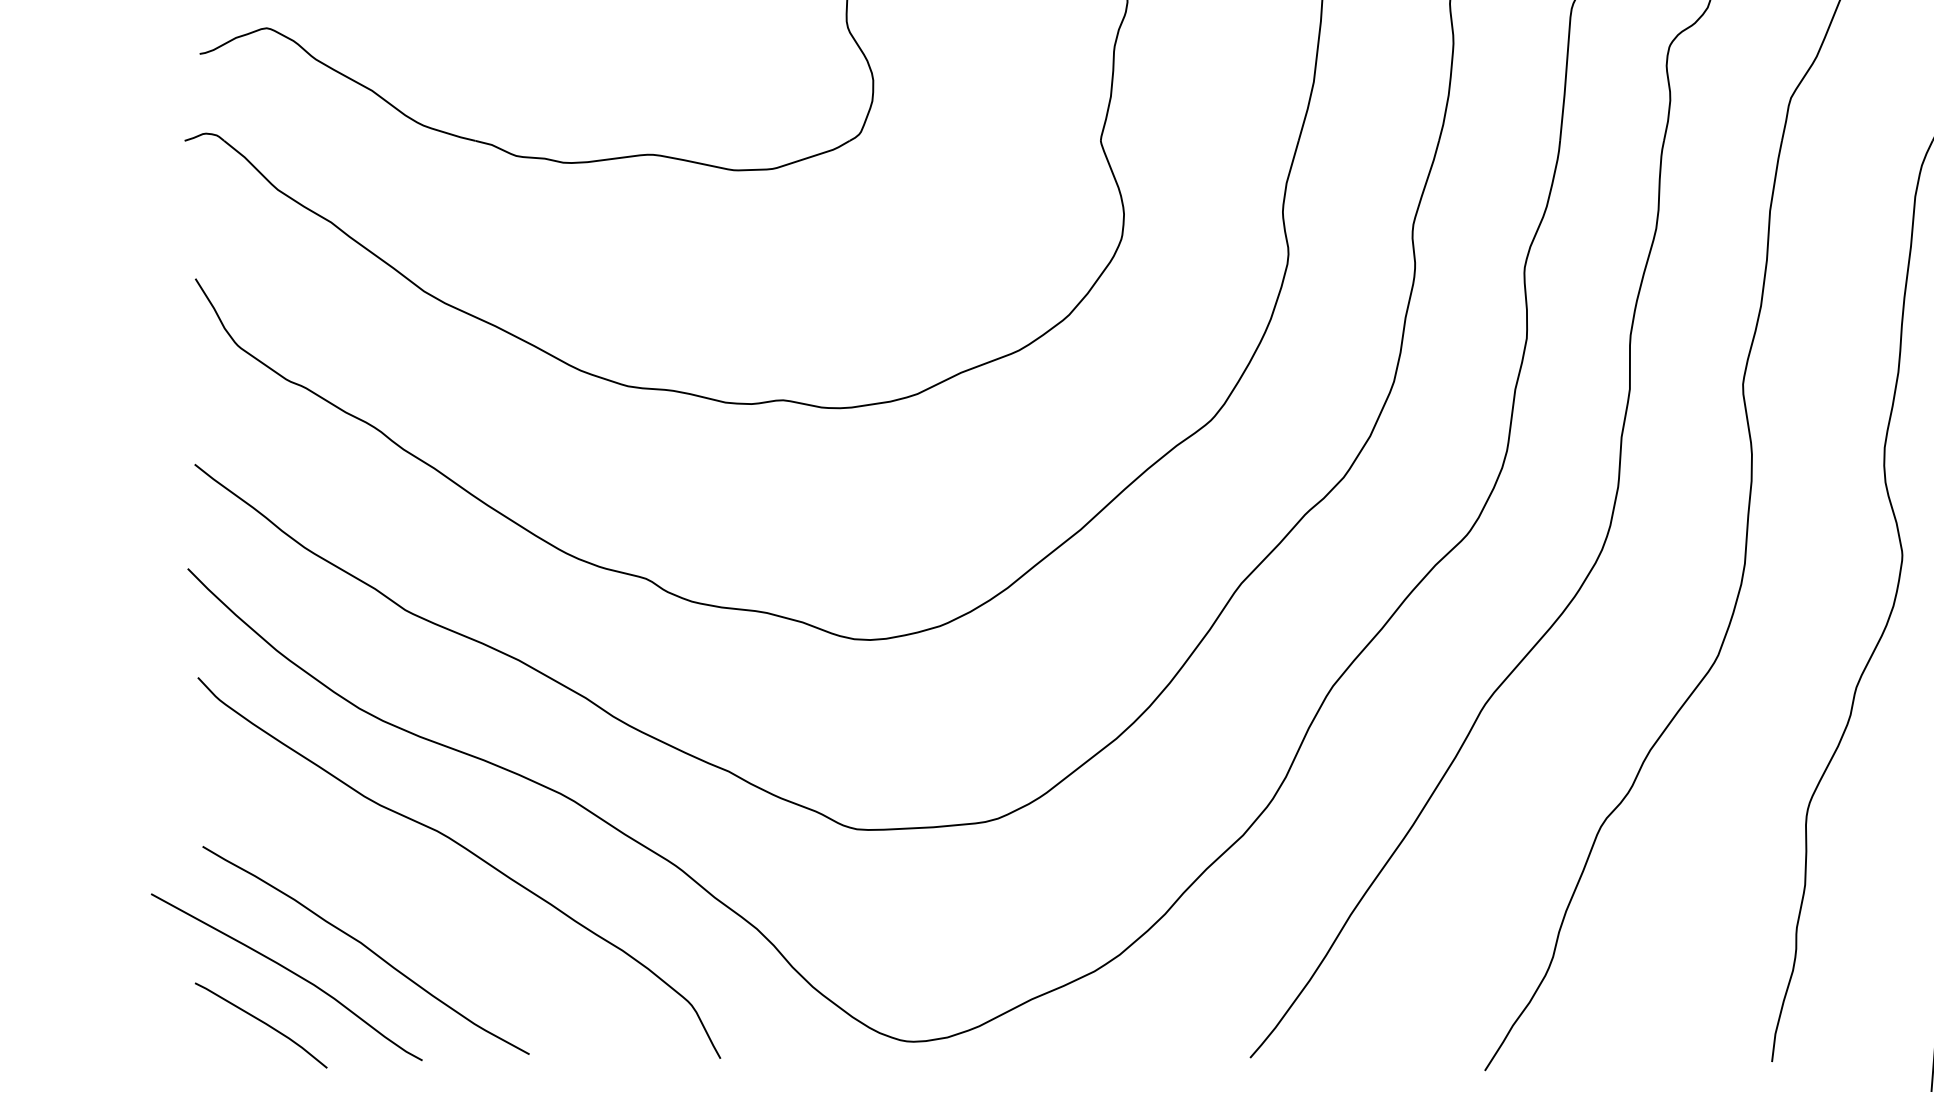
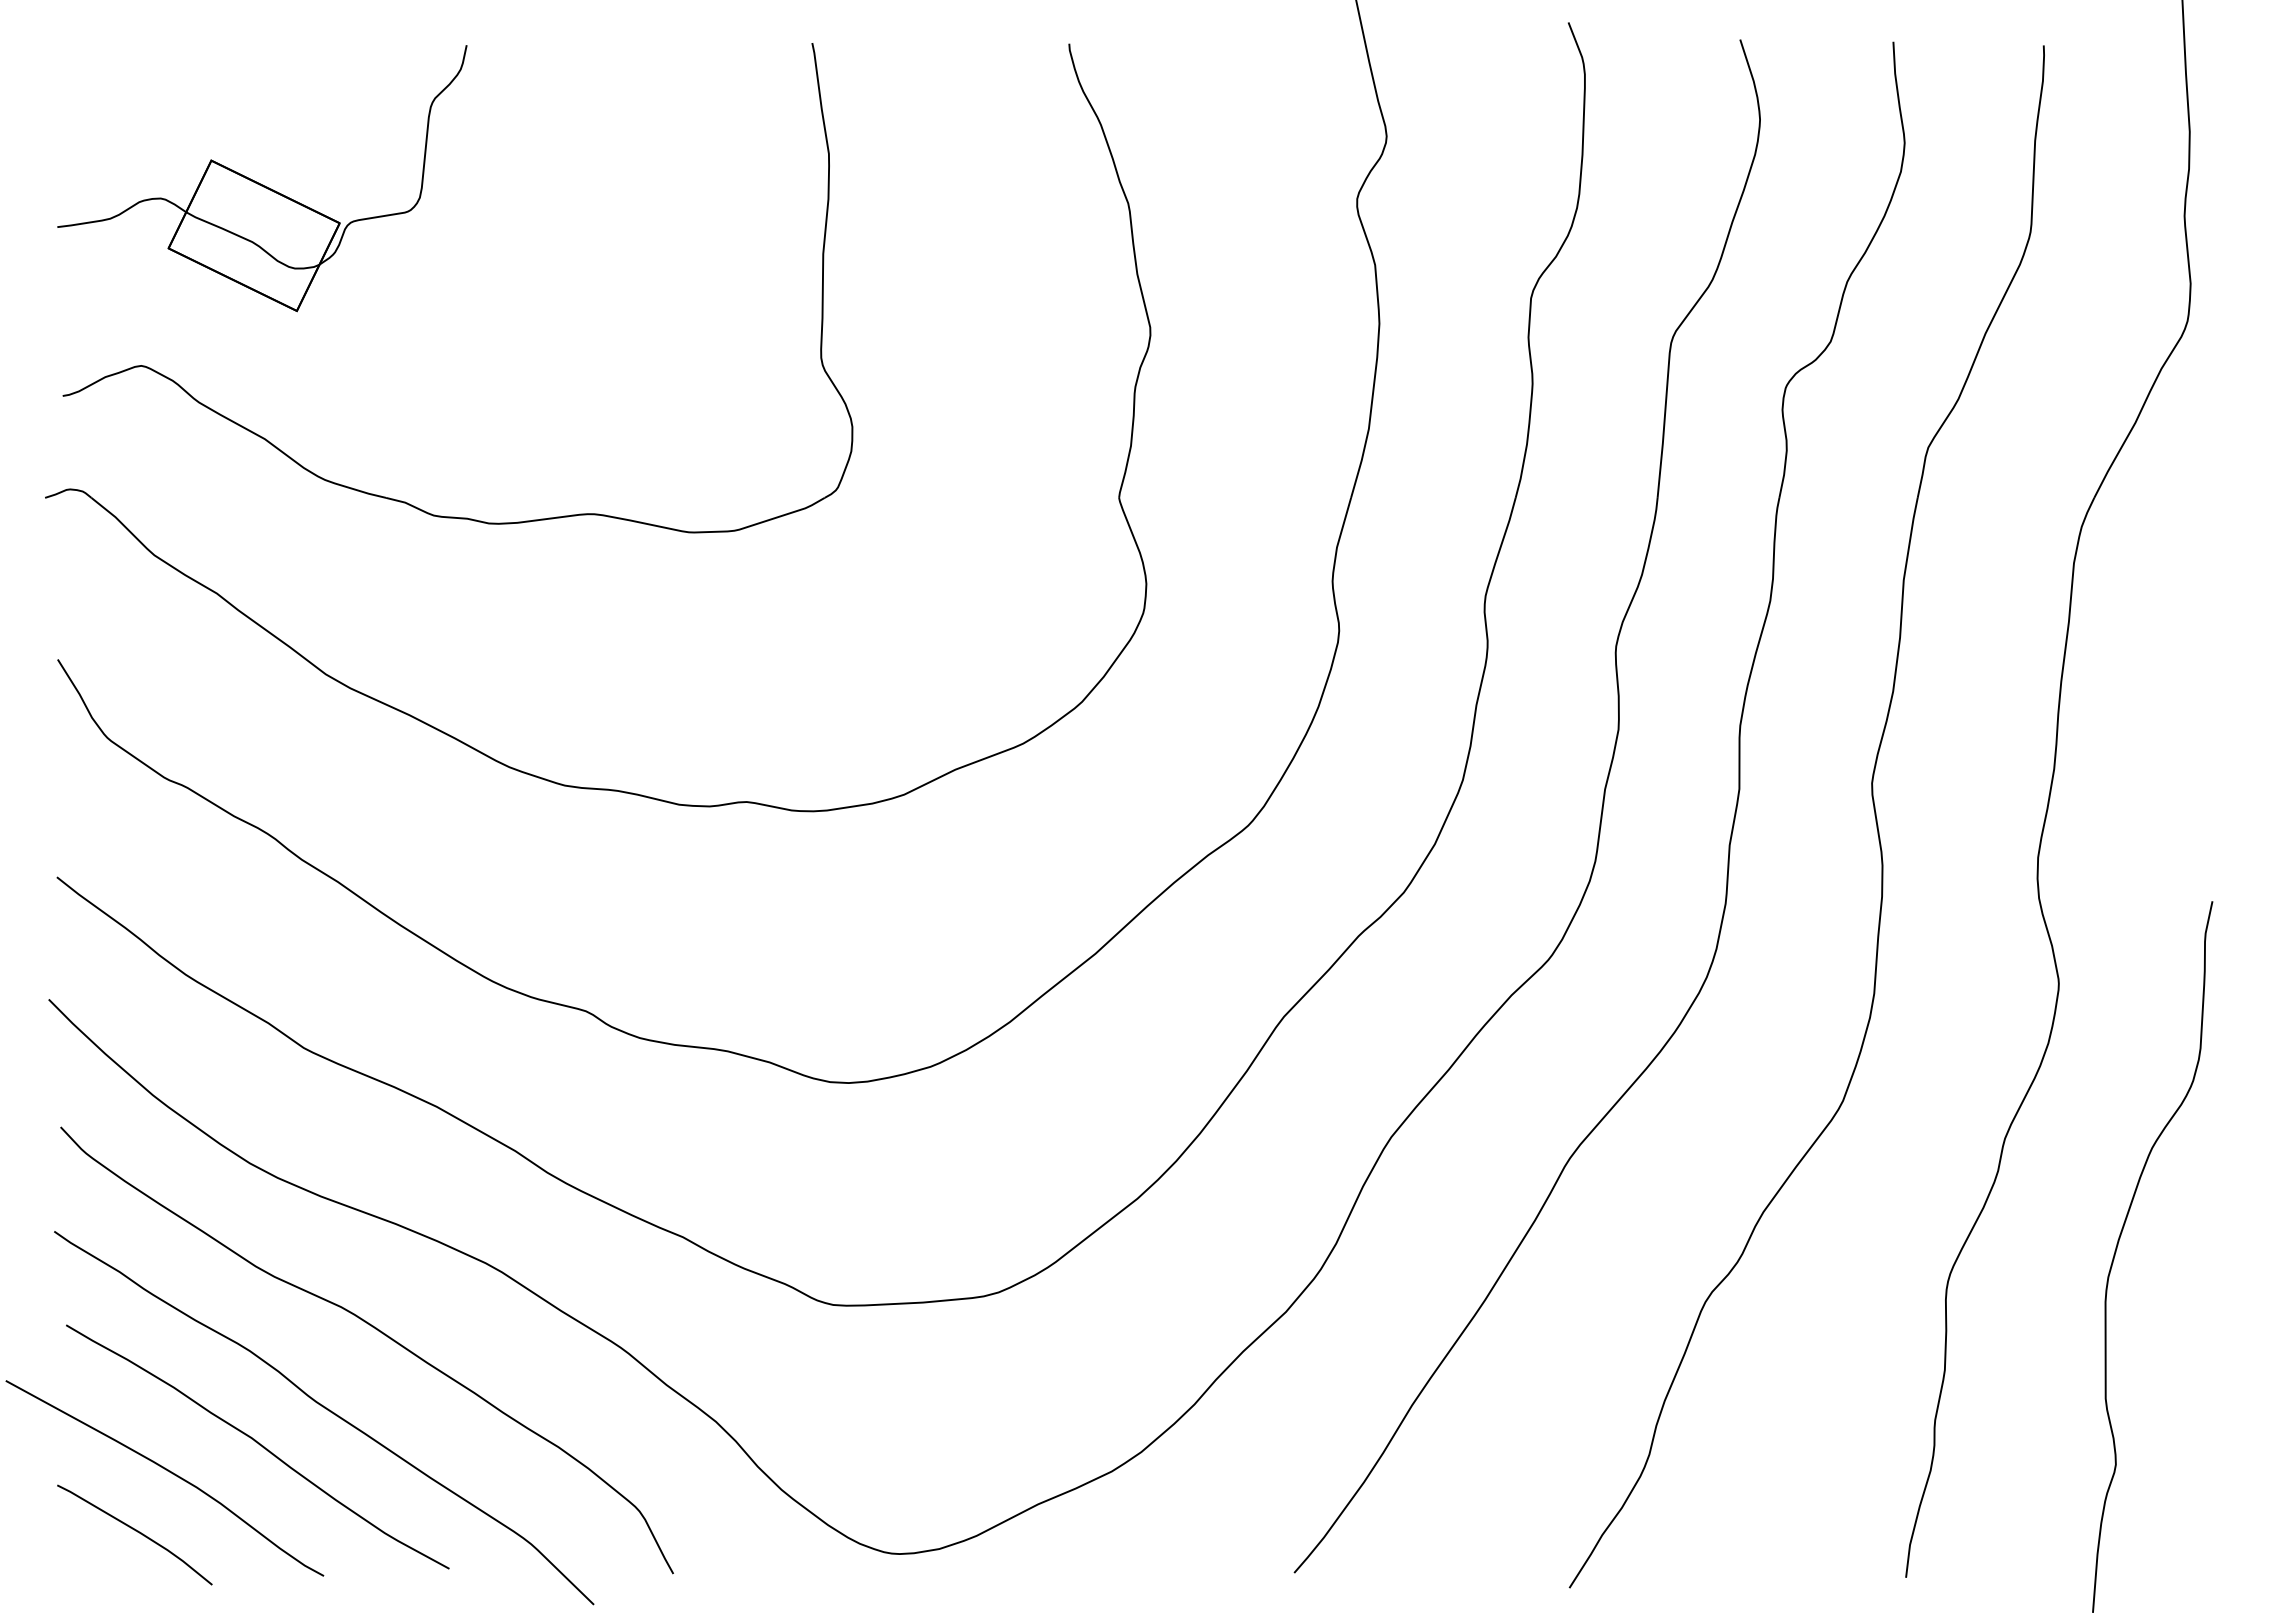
curve: (428, 921) -> (330, 1412), added

